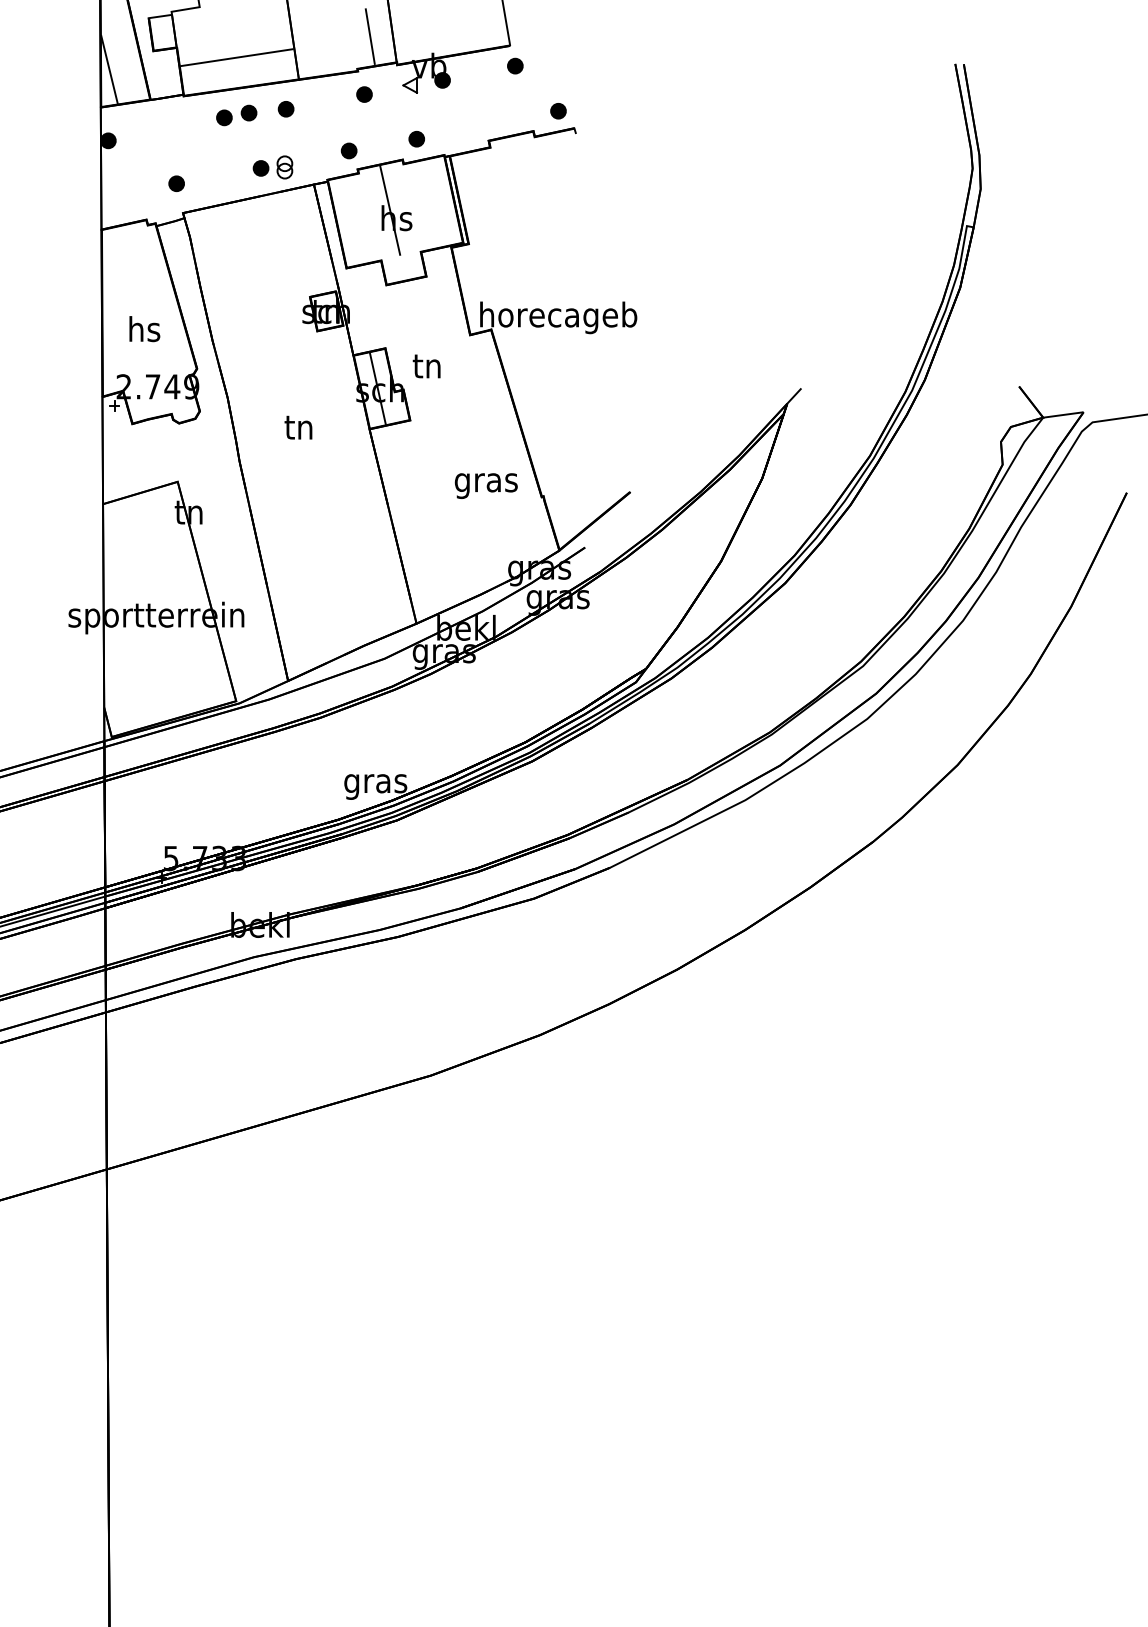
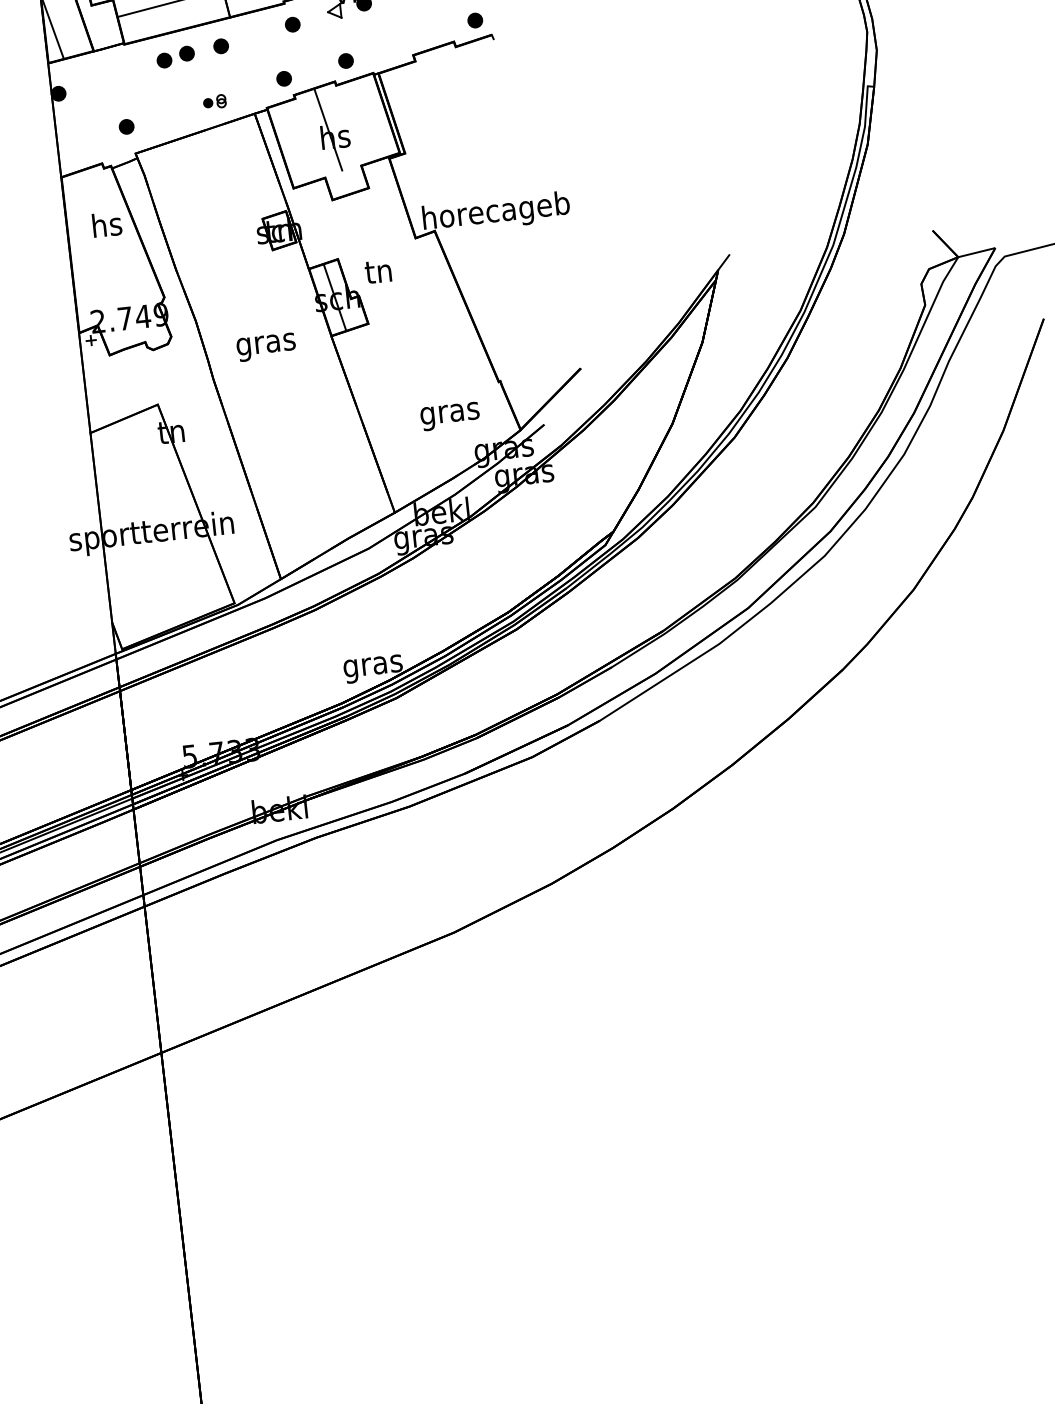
part: (272, 167) -> (214, 102), size x0.6
text: (144, 329) -> (106, 224), moved
text: (299, 430) -> (266, 344), tn -> gras
text: (485, 485) -> (449, 416), moved

